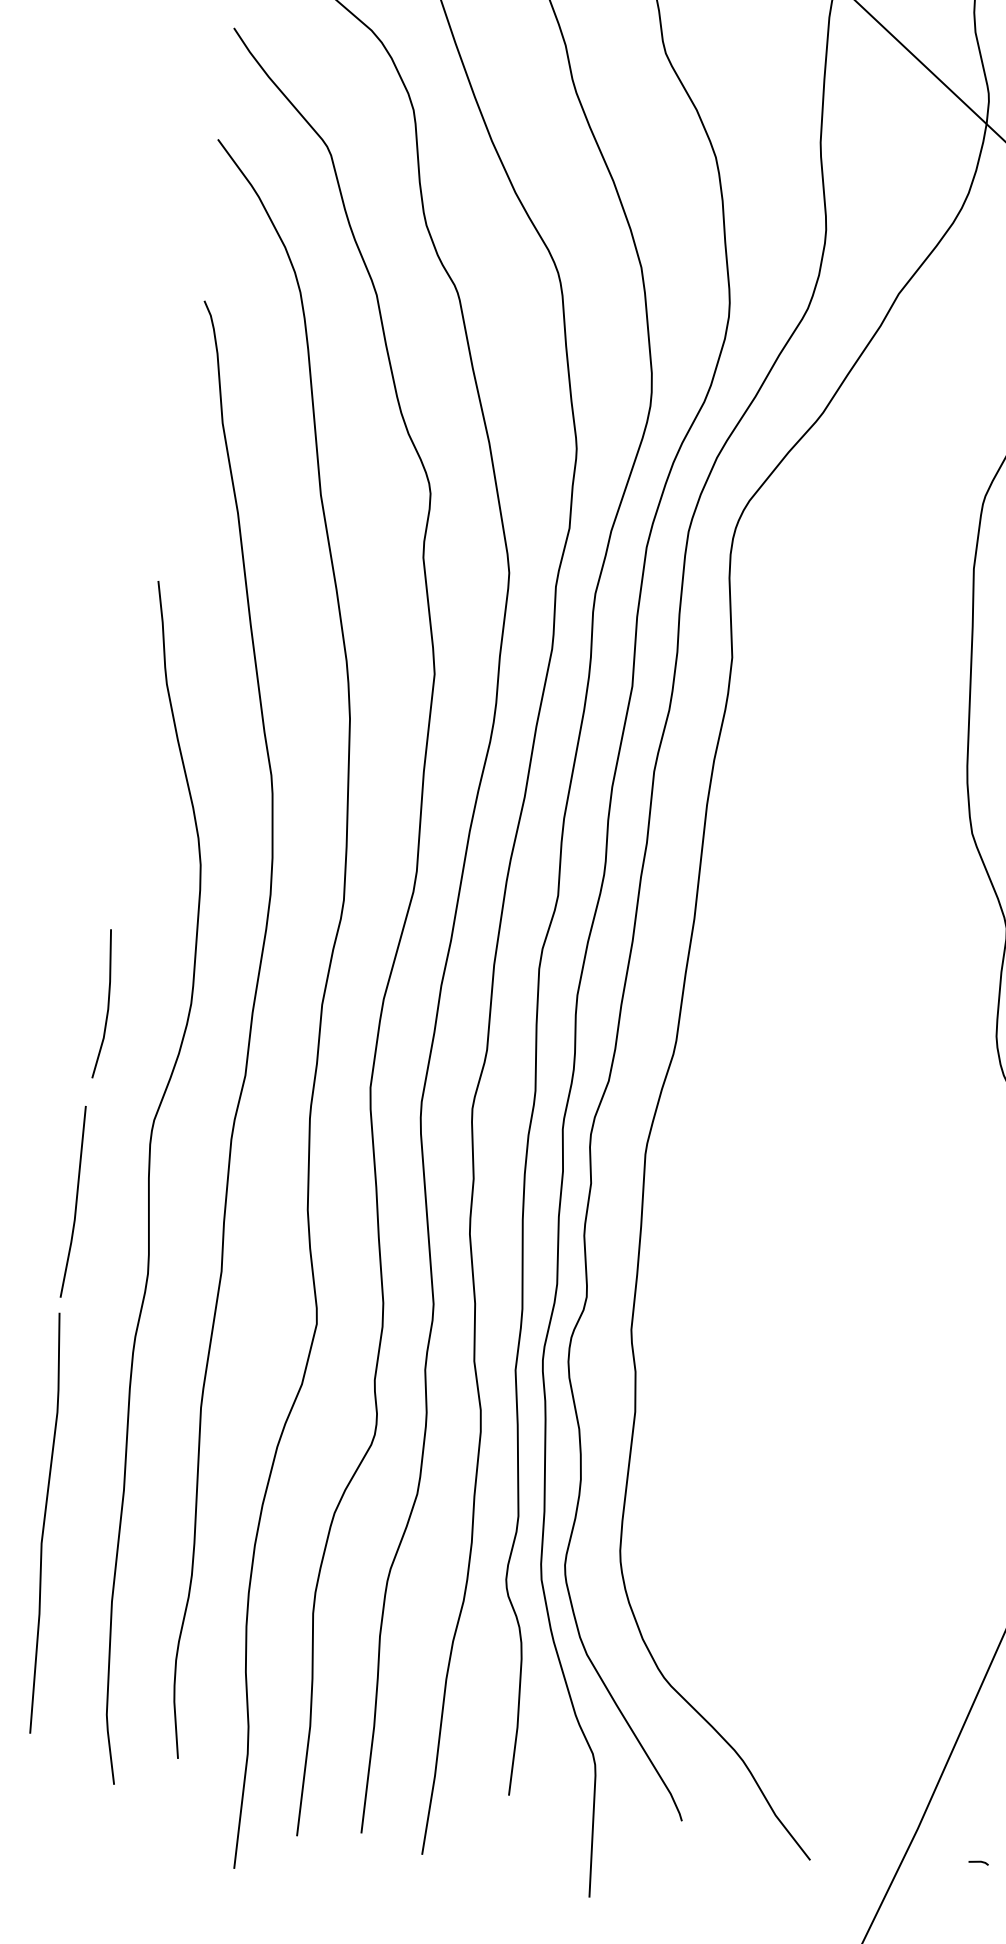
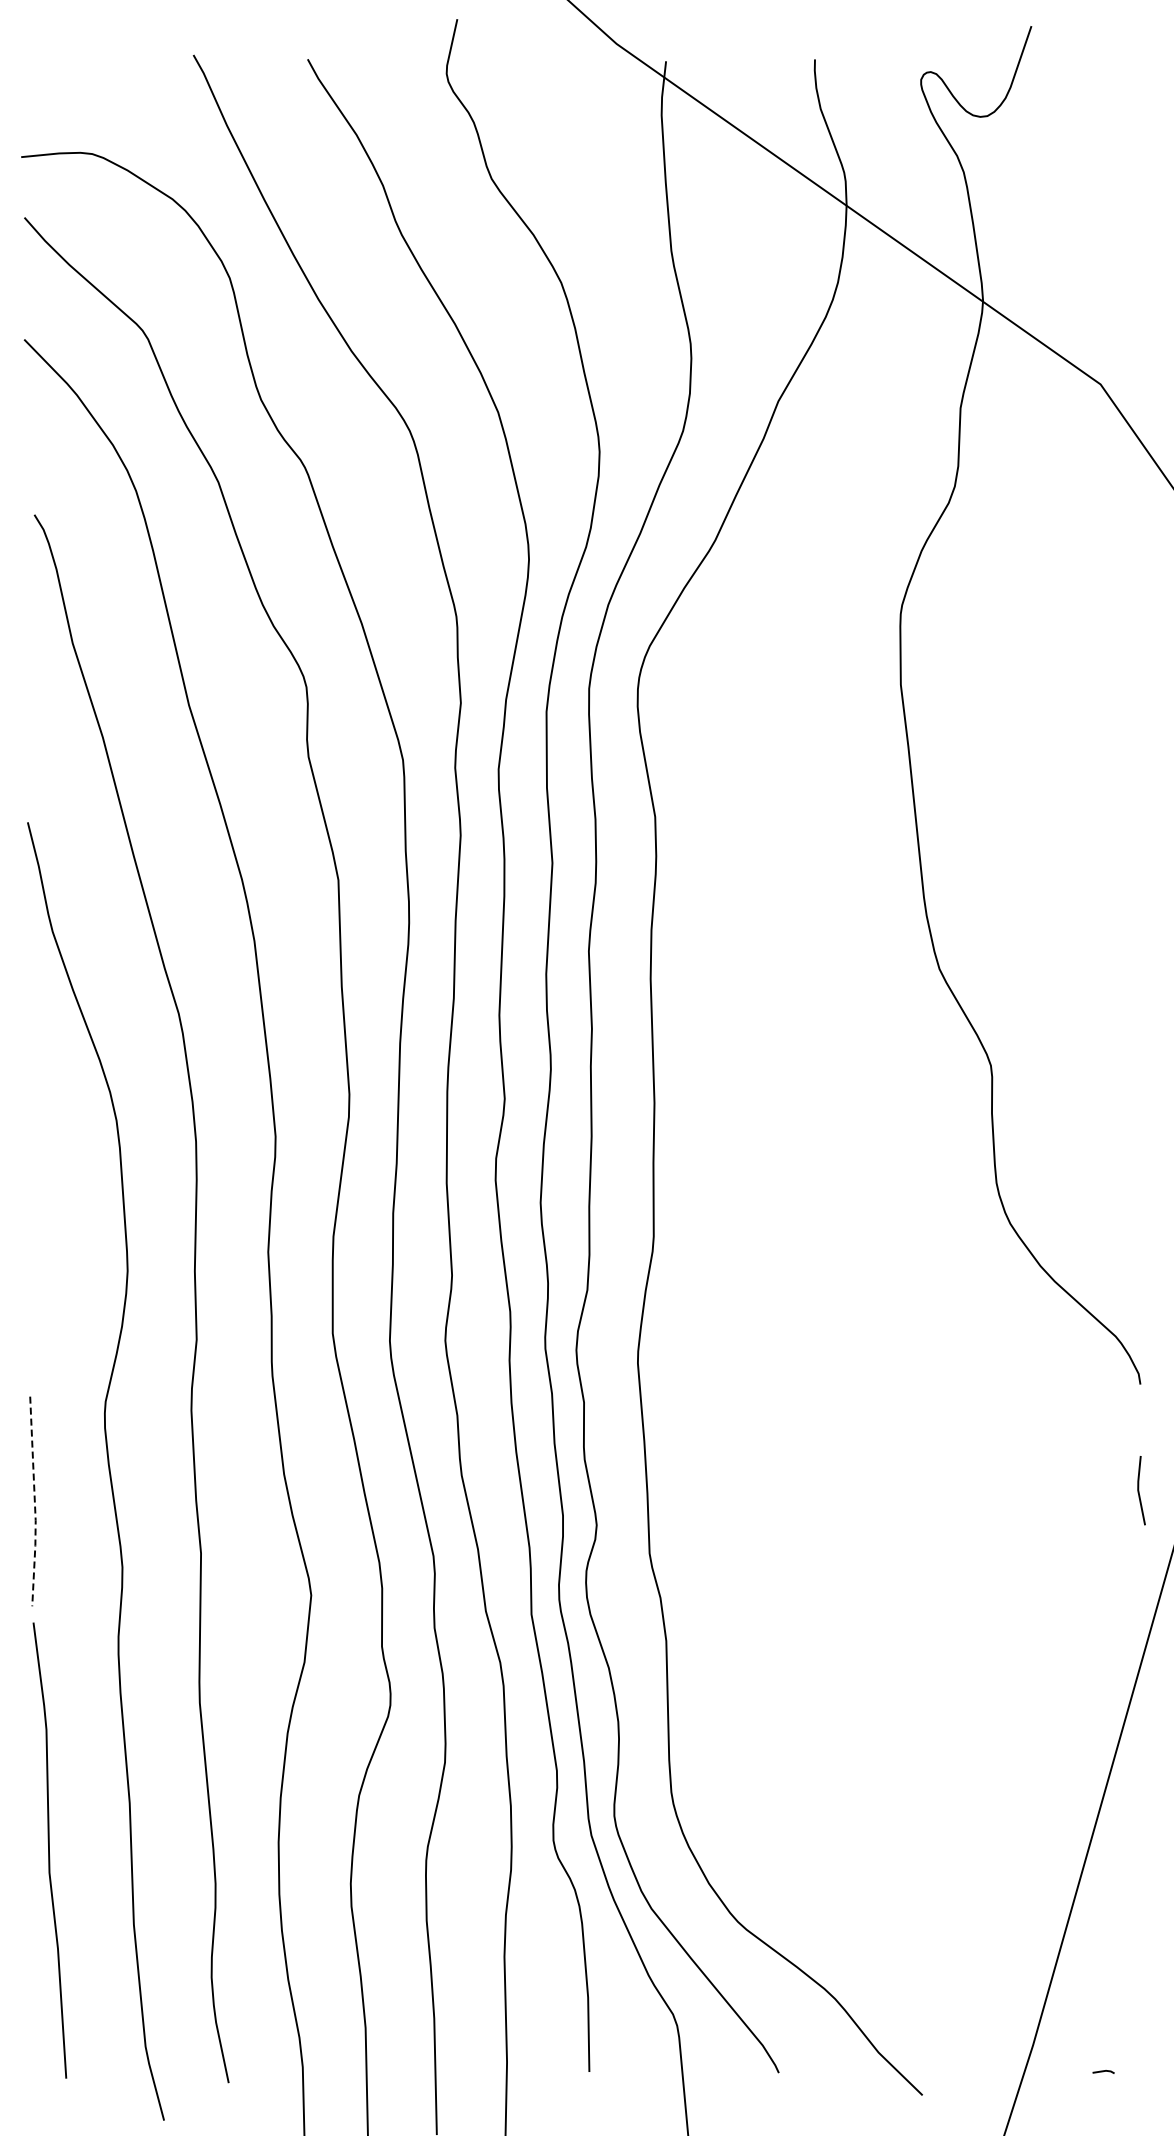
line: (108, 1004) -> (38, 1284), removed
line: (76, 1203) -> (34, 1502), solid -> dashed

